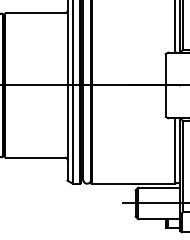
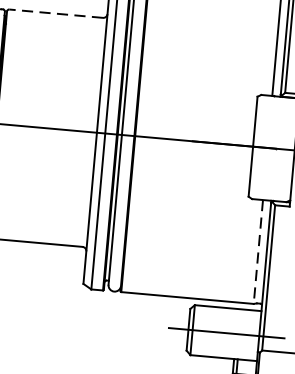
line: (34, 13) -> (54, 13), solid -> dashed
line: (175, 150) -> (259, 251), solid -> dashed

